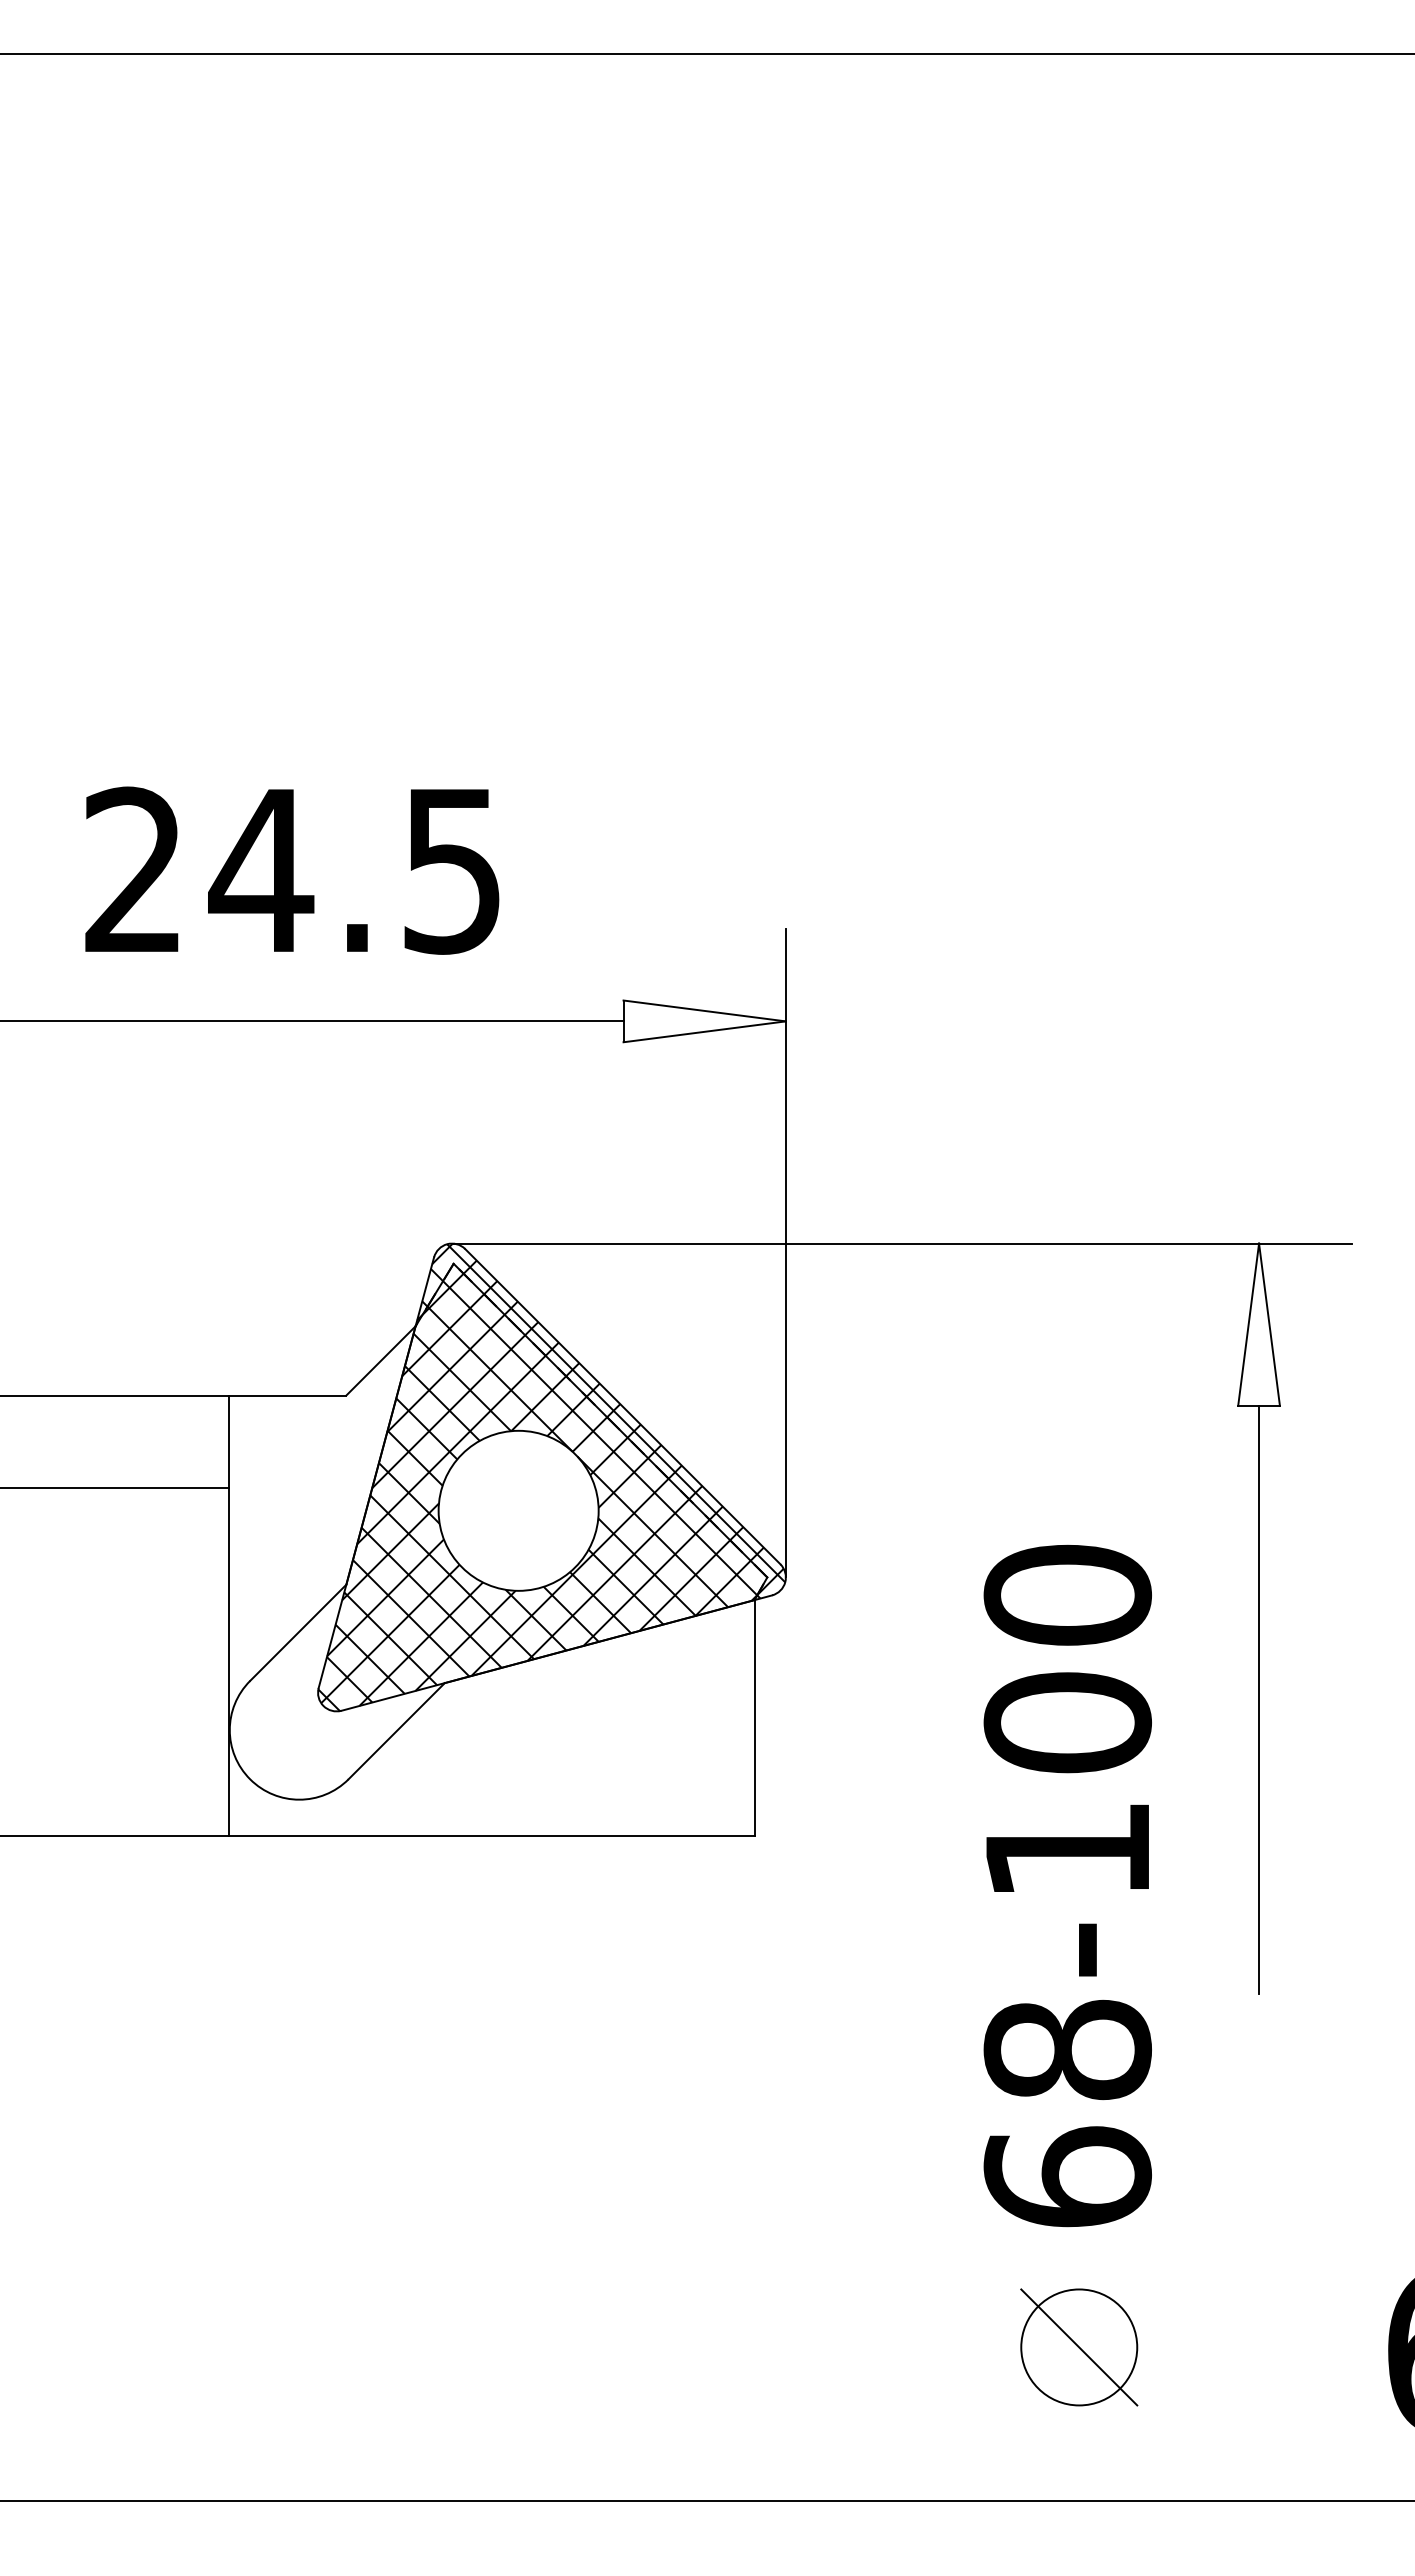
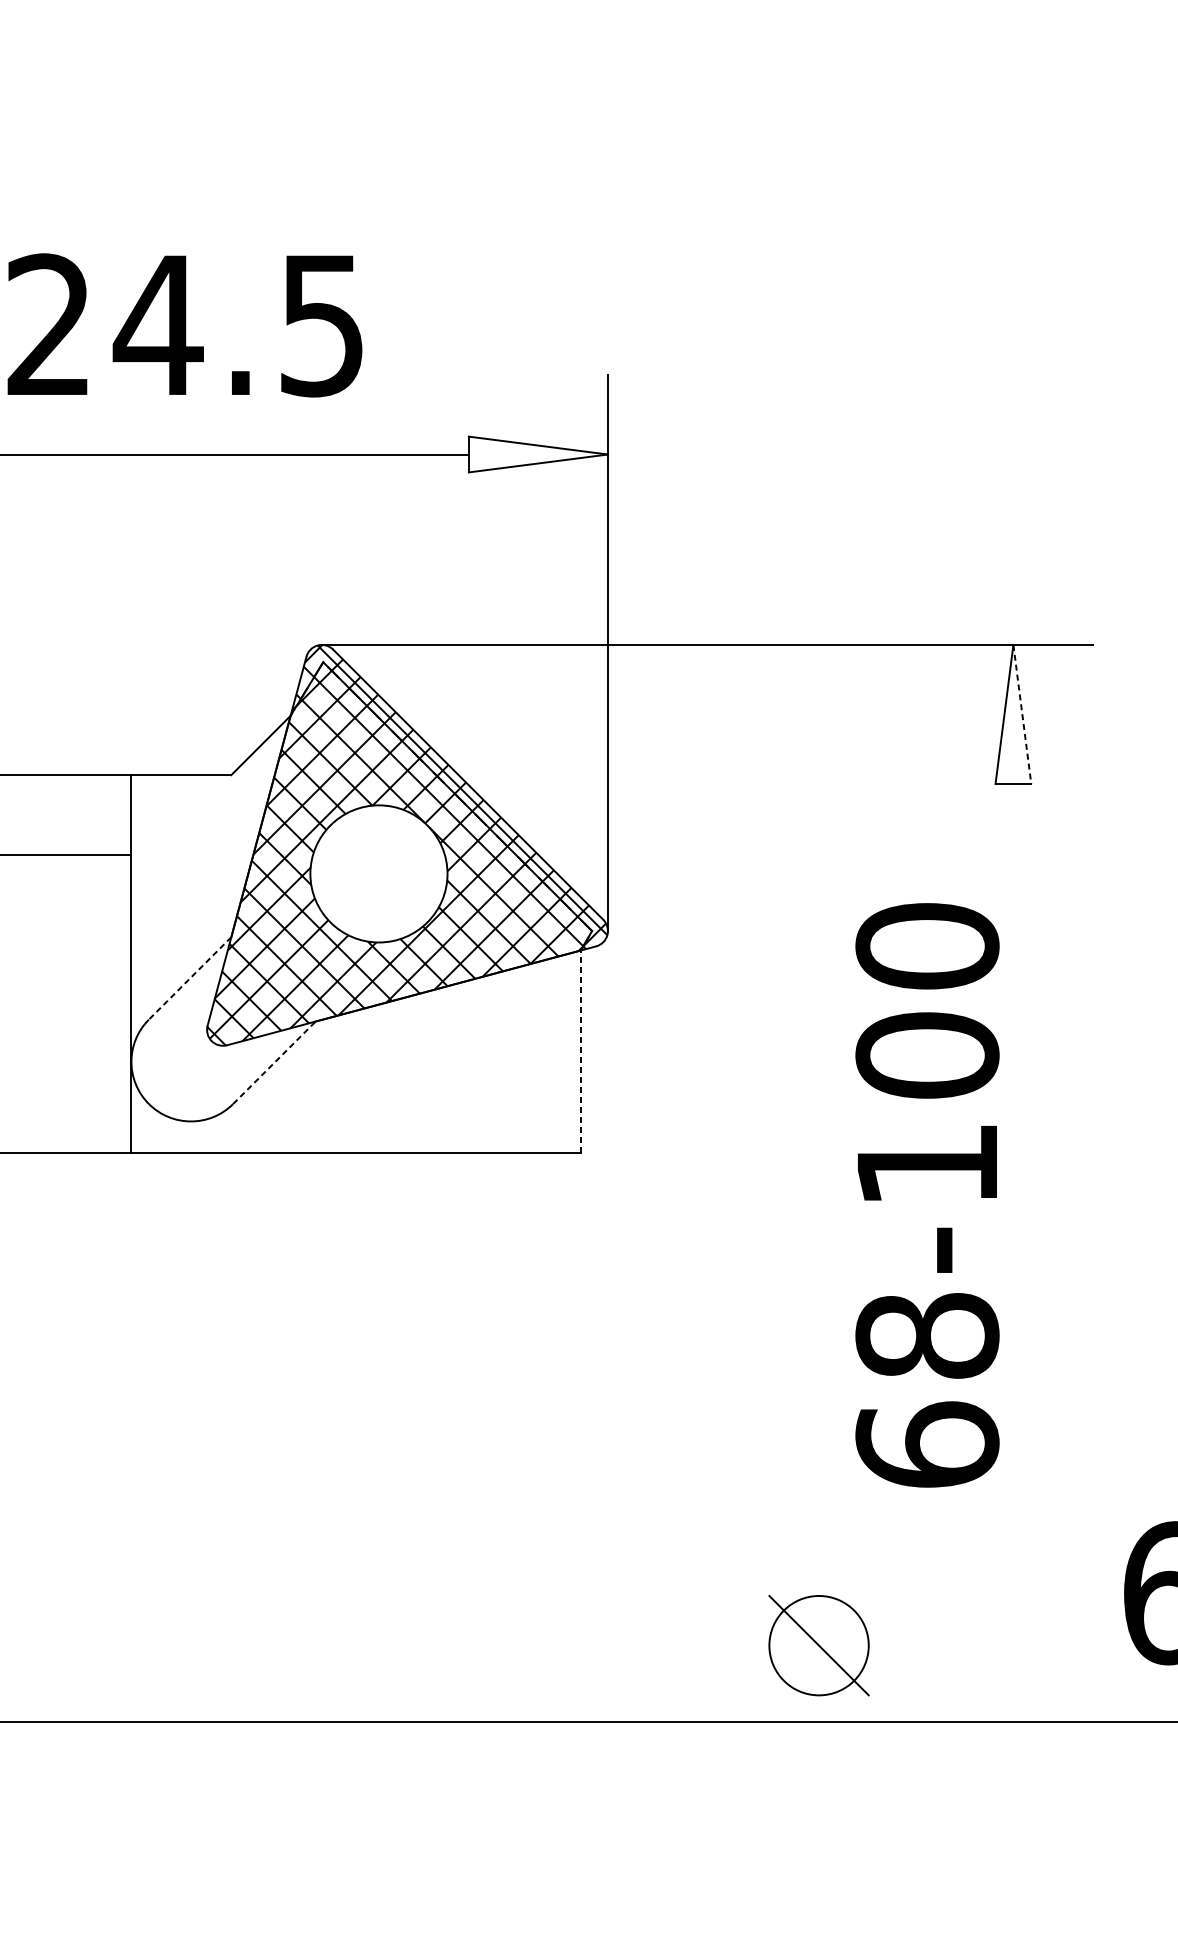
line: (1269, 1324) -> (1022, 714), solid -> dashed
line: (297, 1633) -> (189, 979), solid -> dashed
line: (1259, 1699) -> (1013, 1035), removed
line: (754, 1717) -> (581, 1051), solid -> dashed
line: (397, 1730) -> (275, 1062), solid -> dashed
text: (1067, 1885) -> (927, 1194), moved
part: (1079, 2347) -> (819, 1645), moved

